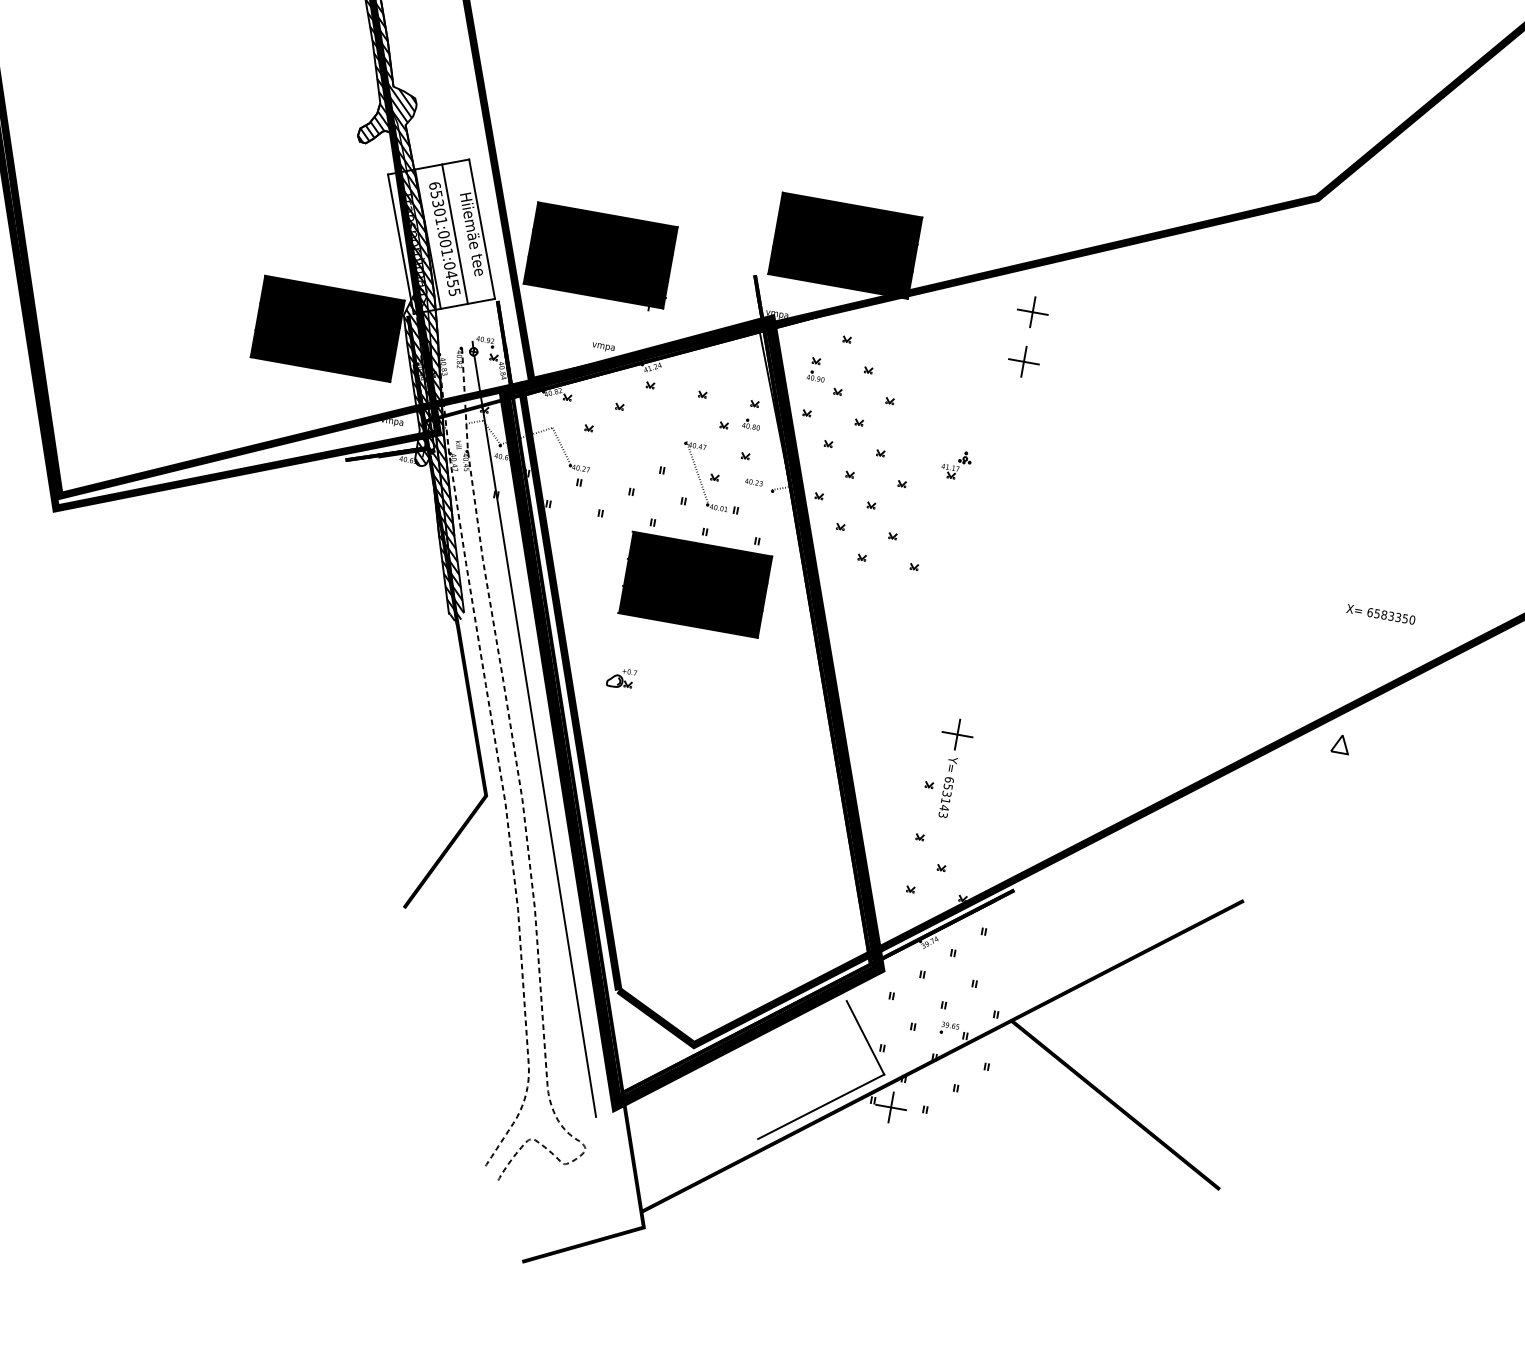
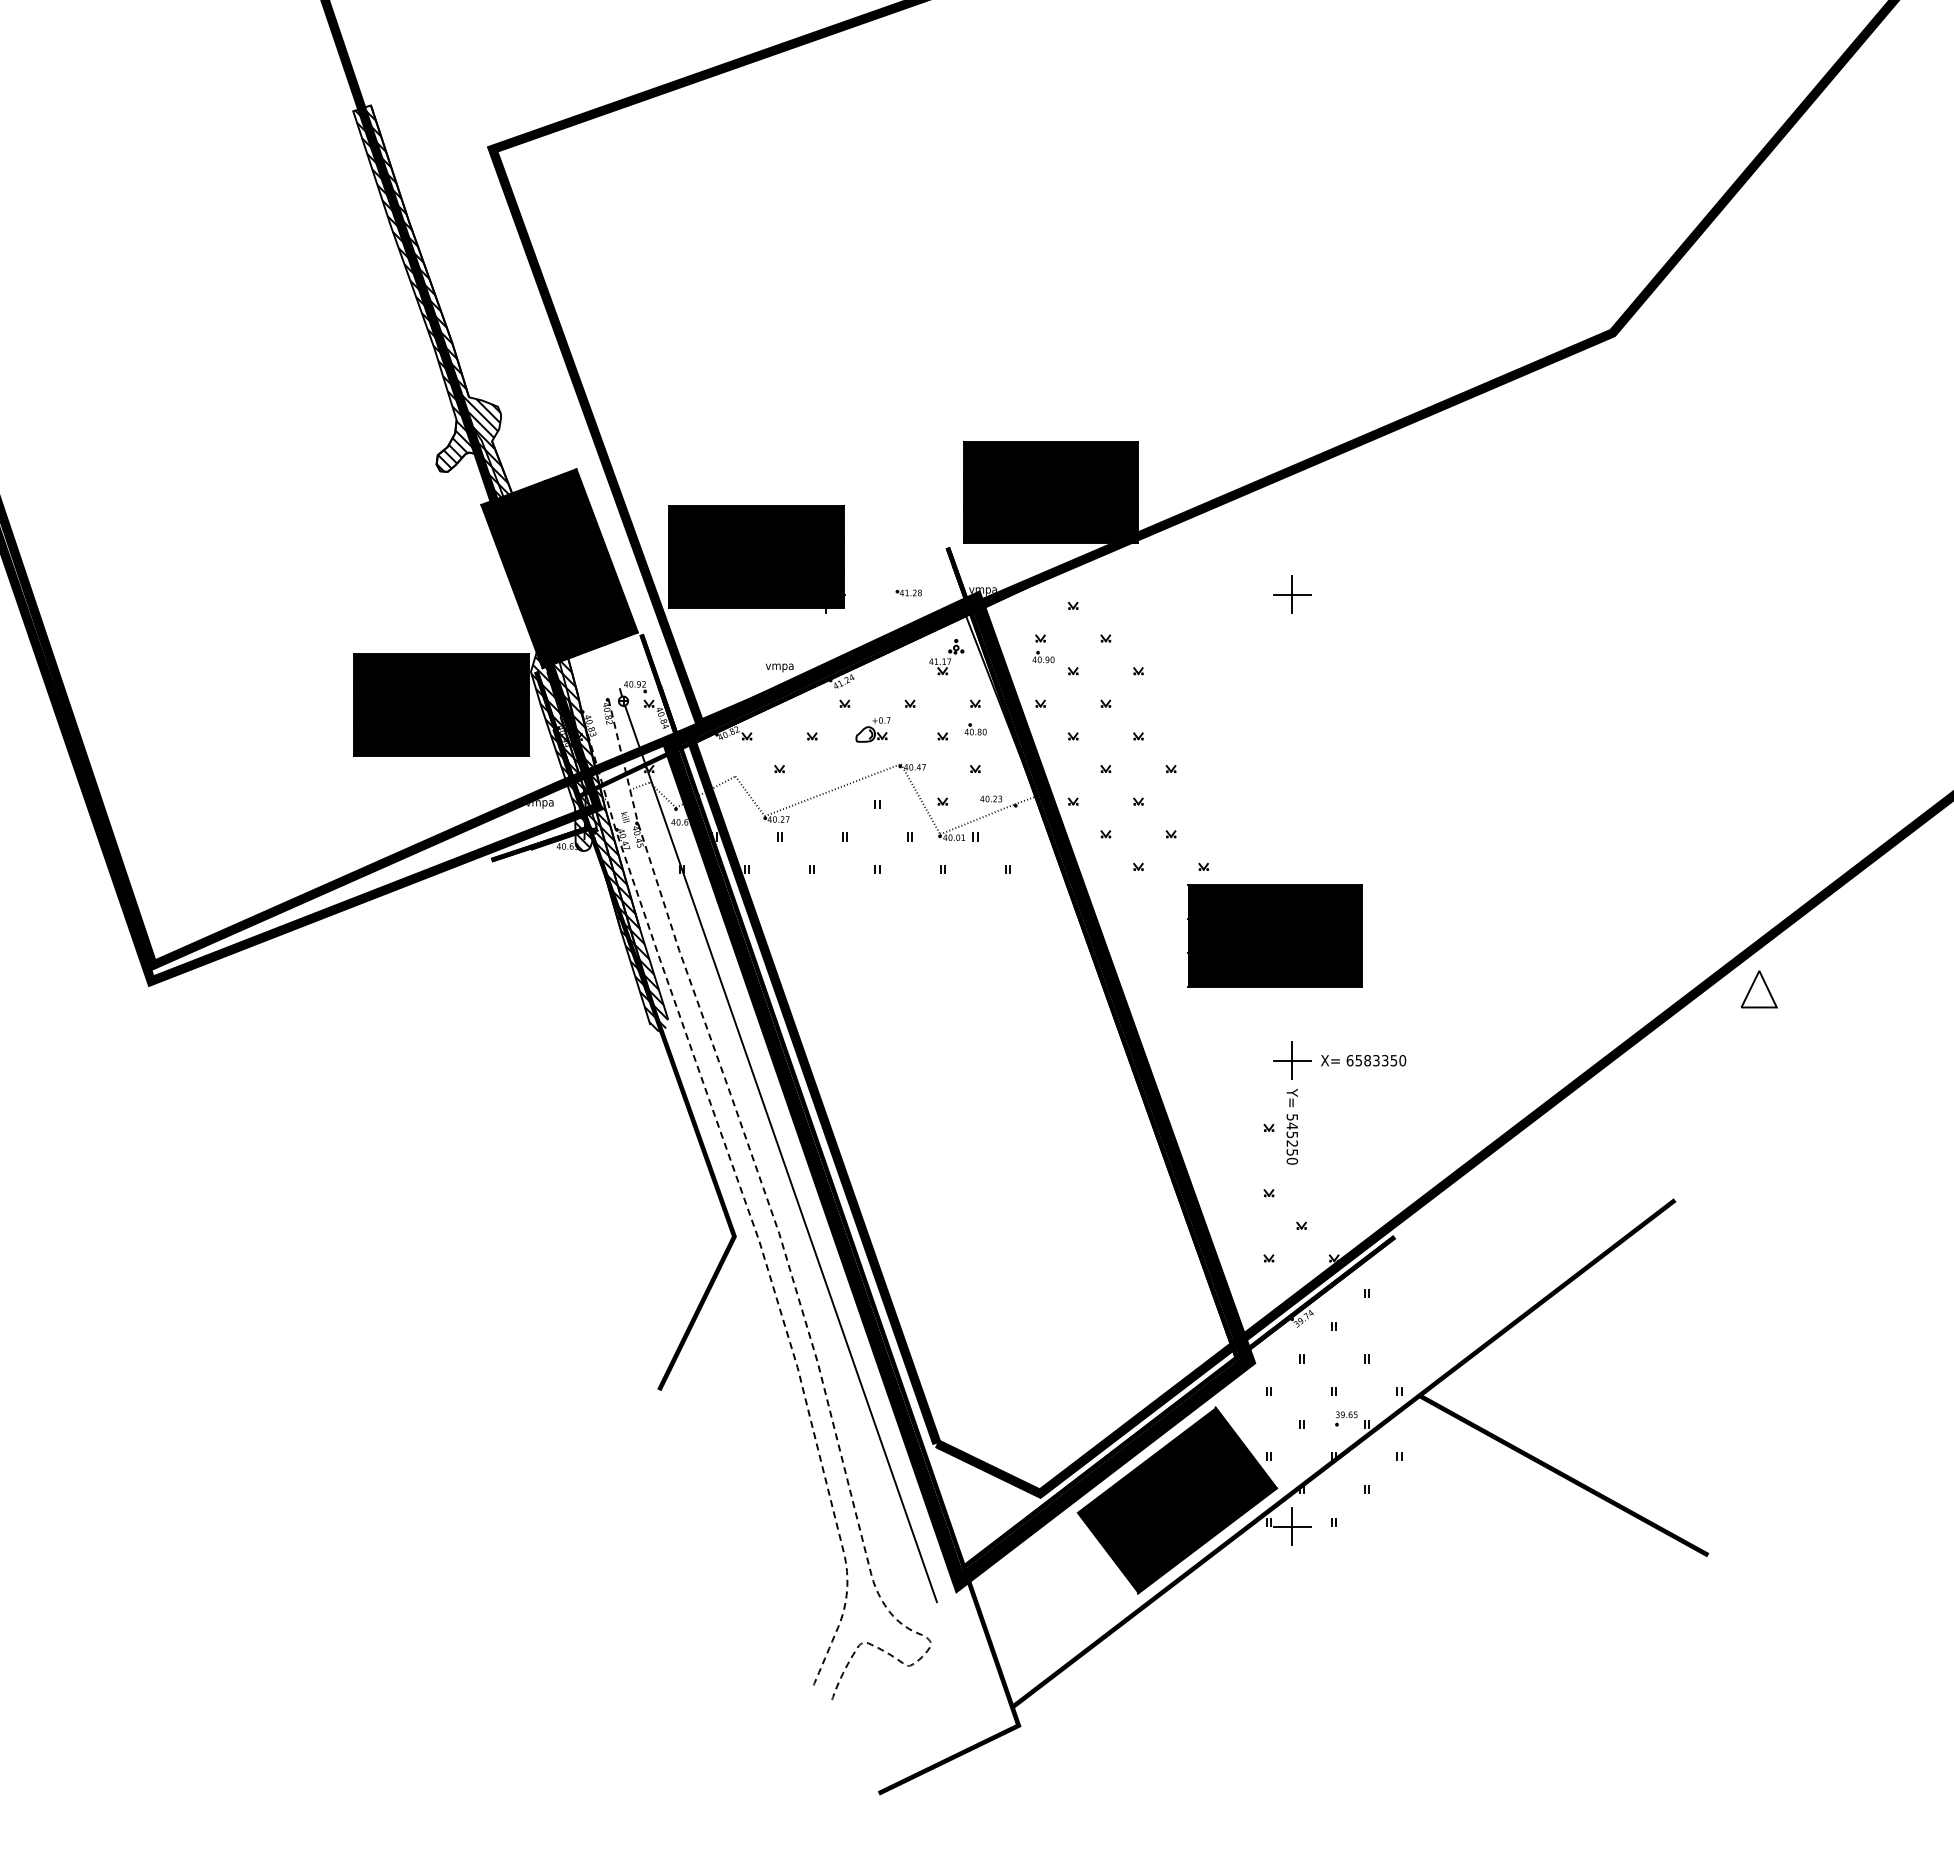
fill: (441, 236) -> (559, 568), added
part: (717, 305) -> (908, 592), added
part: (1032, 312) -> (1292, 532), removed
line: (628, 453) -> (832, 790), added
part: (956, 465) -> (946, 657), moved
line: (740, 496) -> (977, 819), added
part: (694, 584) -> (1274, 935), moved
text: (1381, 614) -> (1363, 1060), moved
part: (621, 677) -> (872, 729), moved
part: (1340, 744) -> (1758, 989), size x1.67
text: (946, 797) -> (1292, 1139), 653143 -> 545250
fill: (802, 1069) -> (1176, 1500), added

